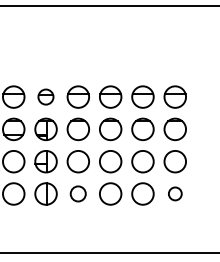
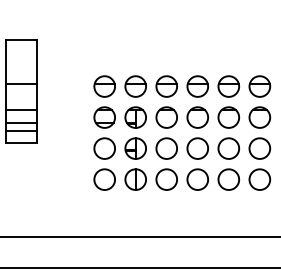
part: (45, 97) -> (135, 86), size x1.43
circle: (78, 193) -> (166, 179), size x1.43
circle: (174, 193) -> (259, 179), size x1.67

